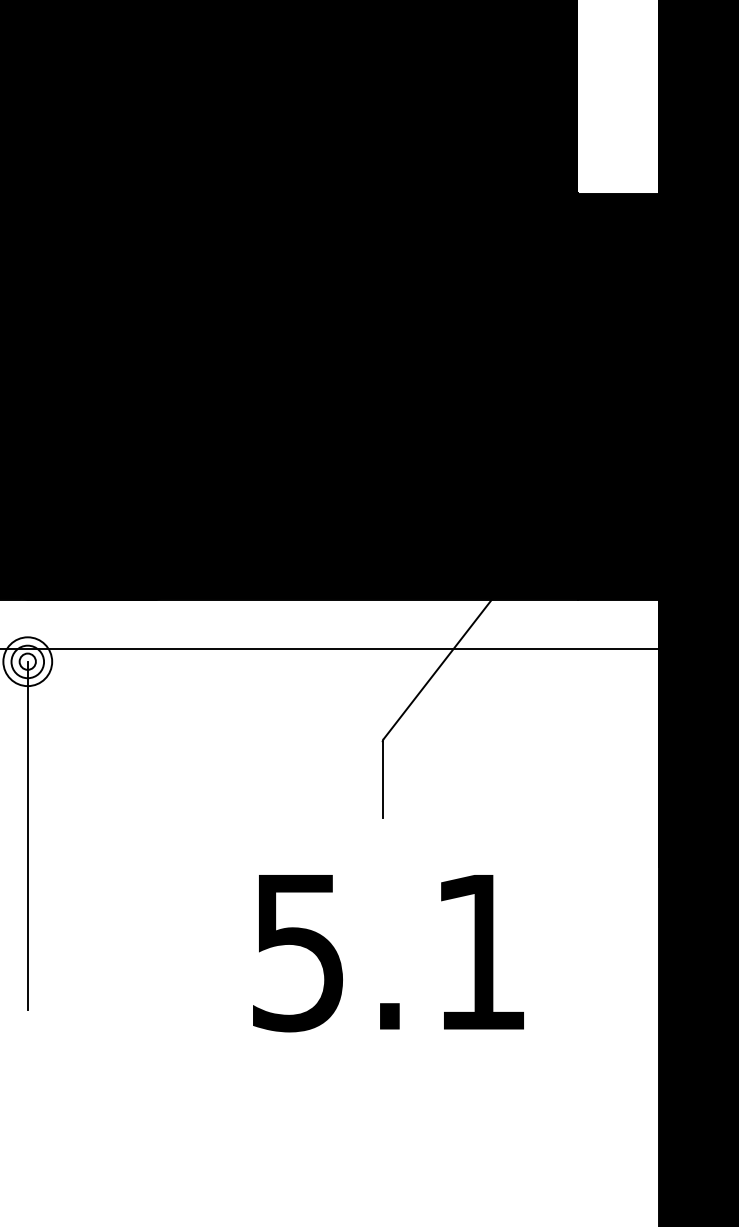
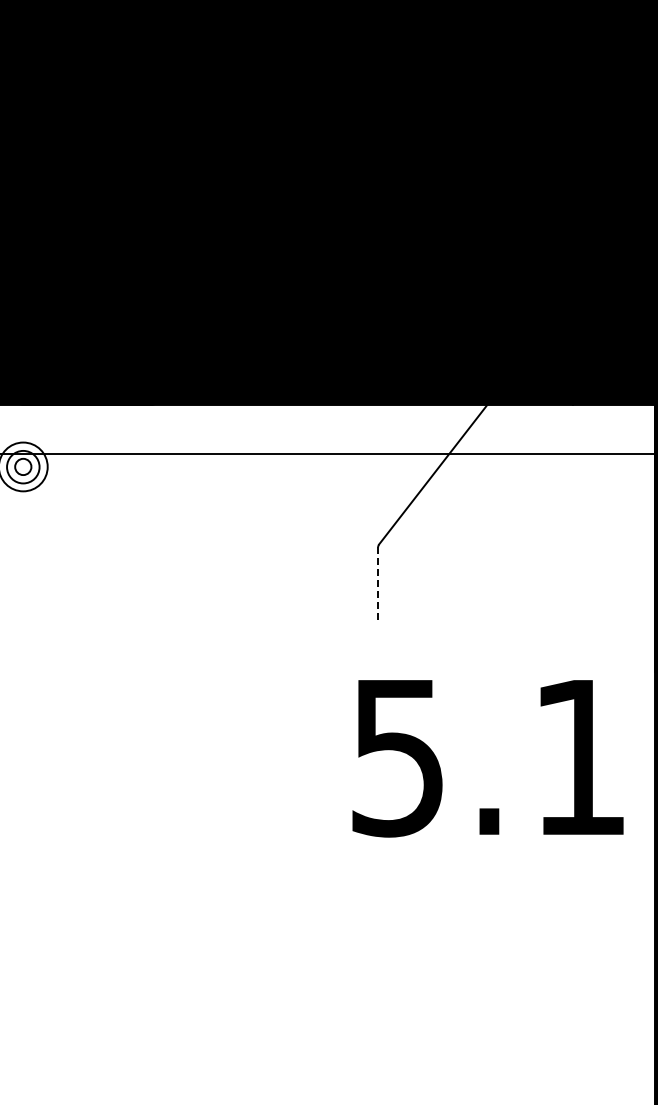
line: (382, 779) -> (378, 584), solid -> dashed
line: (27, 835) -> (23, 640), removed
text: (388, 953) -> (488, 758), moved

